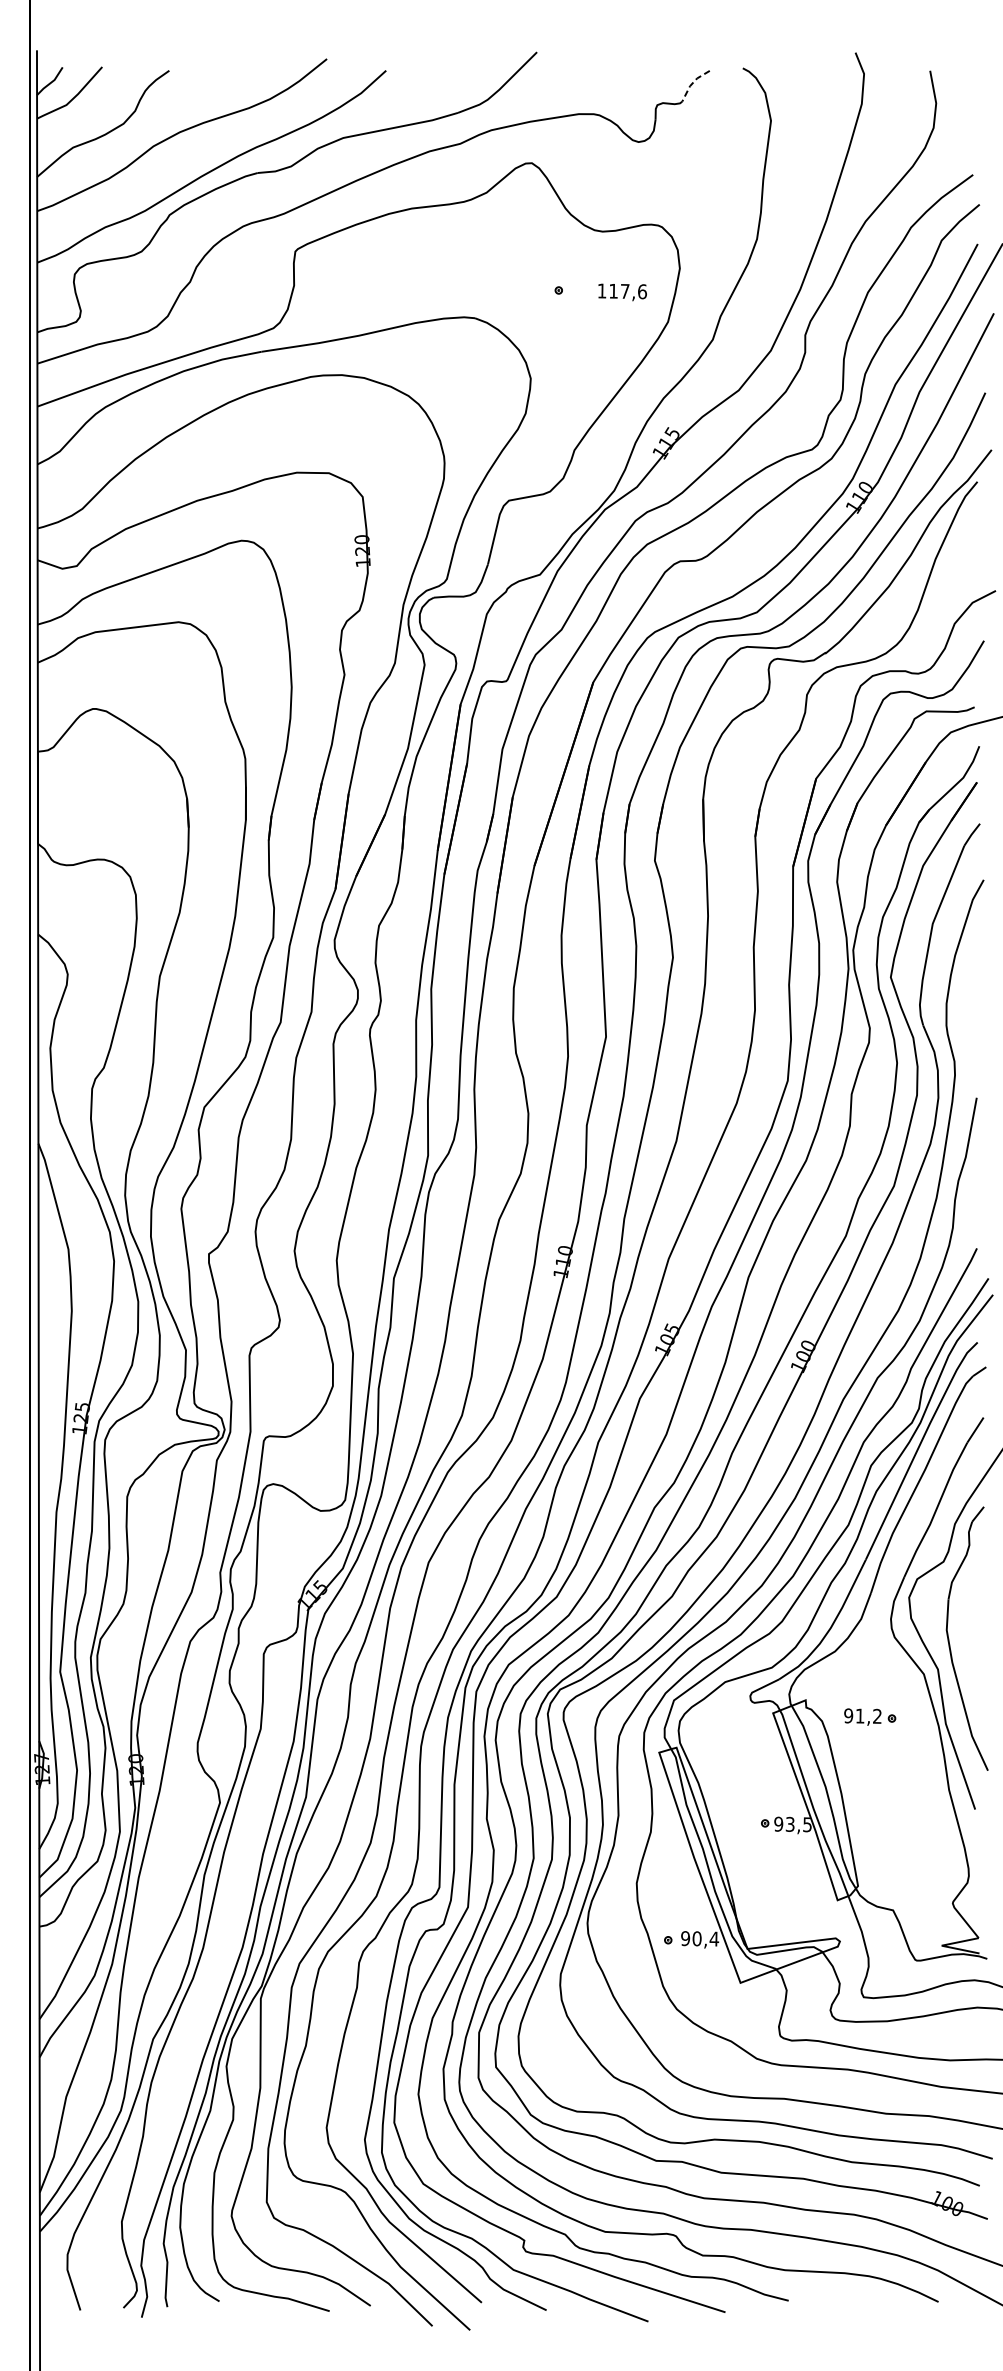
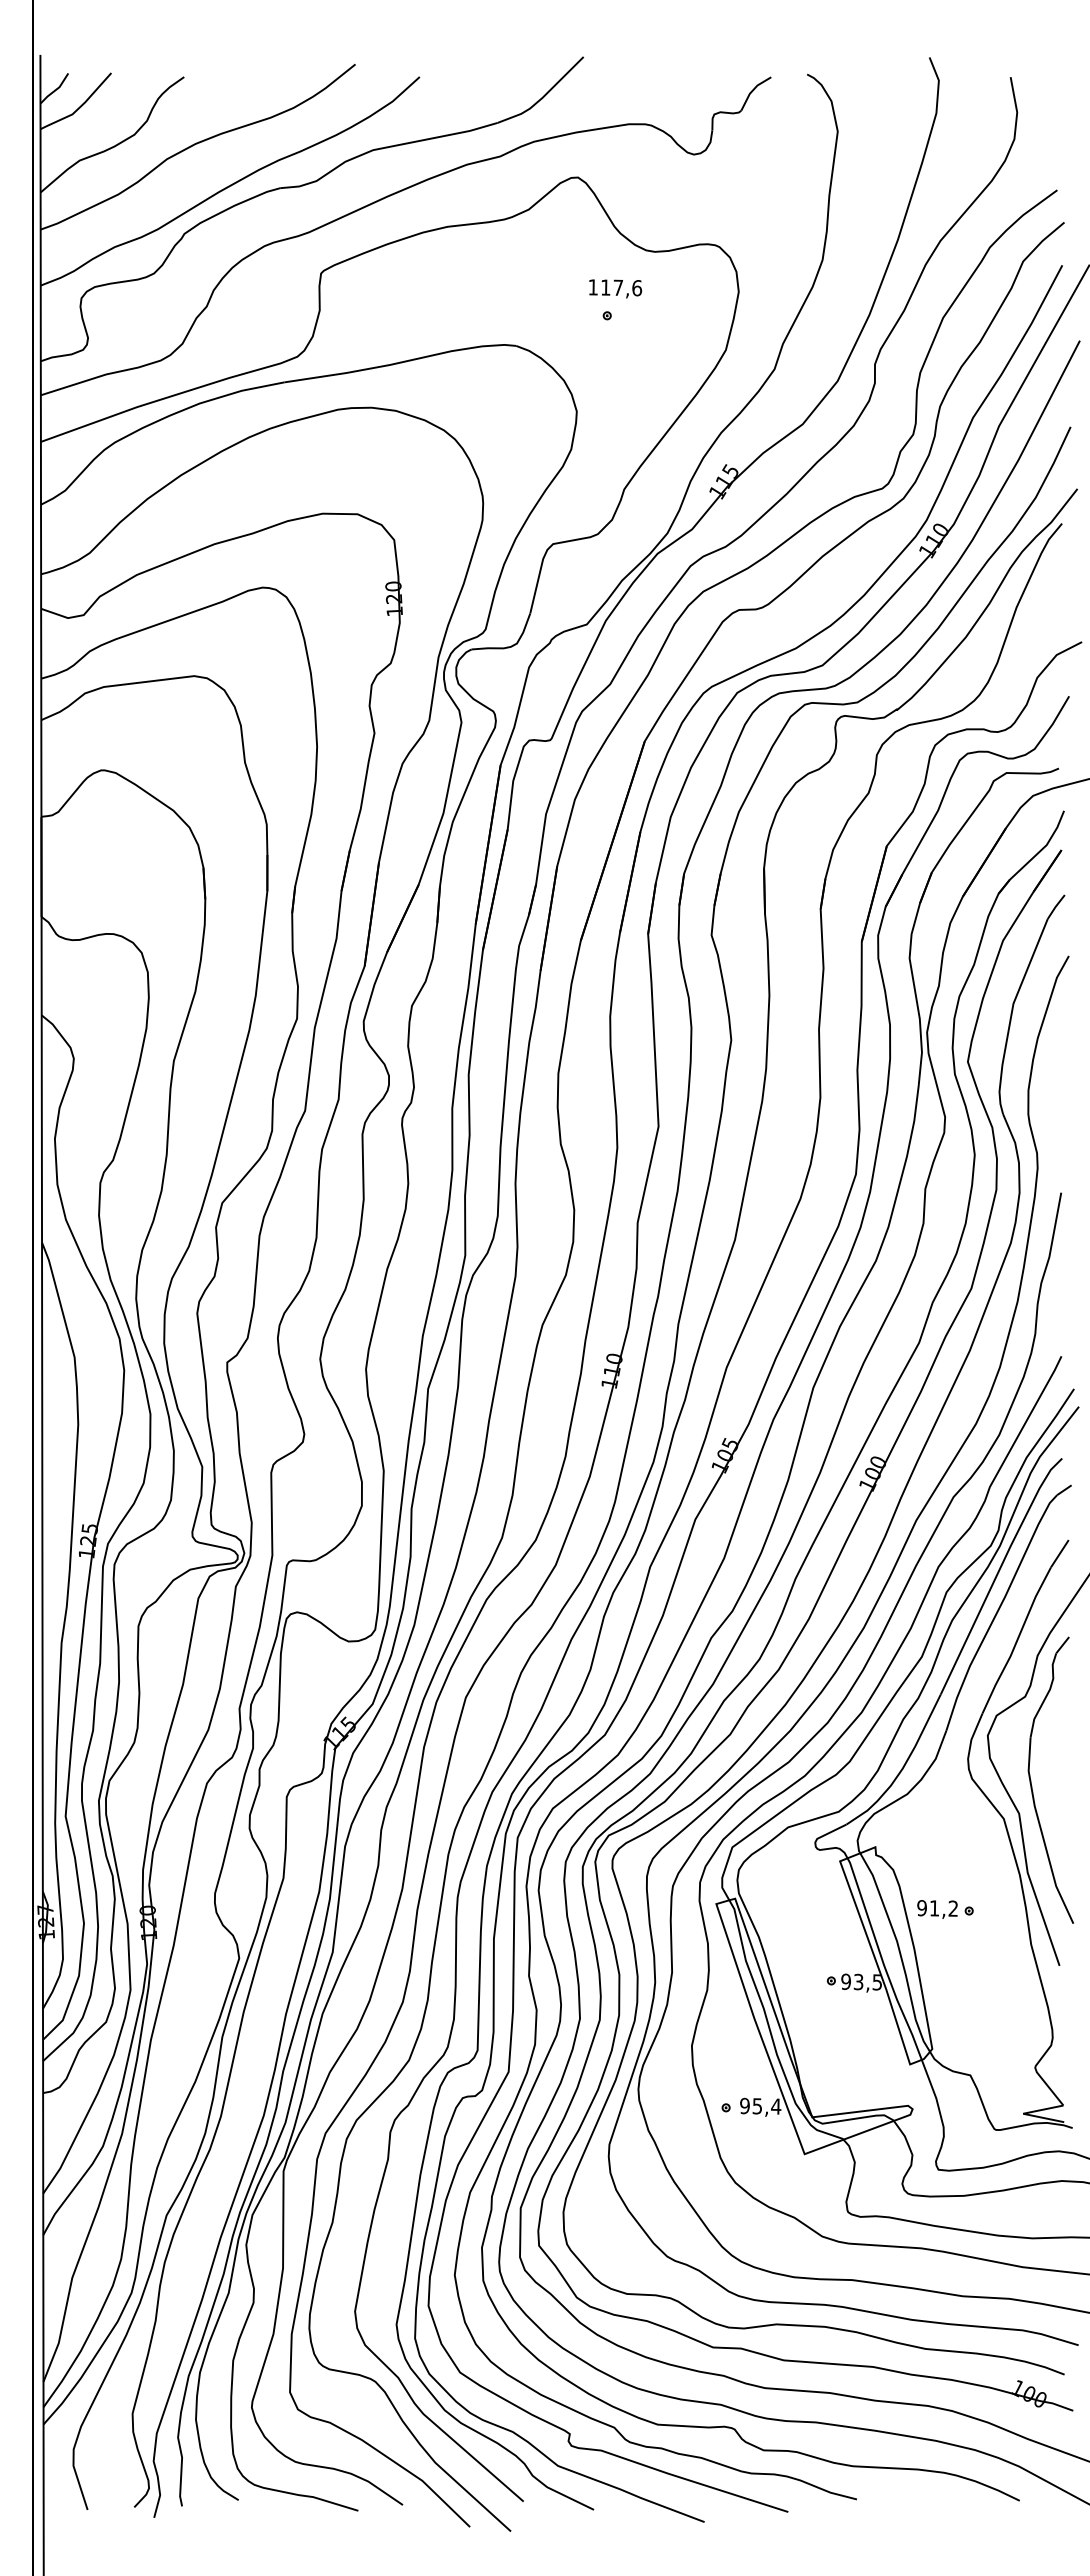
line: (693, 83) -> (753, 90), dashed -> solid
text: (622, 292) -> (615, 288), moved
part: (870, 1717) -> (945, 1909), moved
text: (697, 1939) -> (757, 2106), 90,4 -> 95,4

